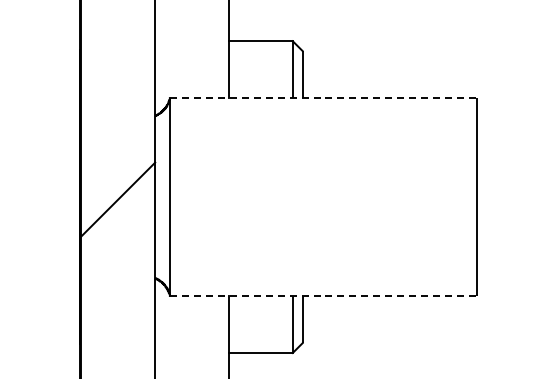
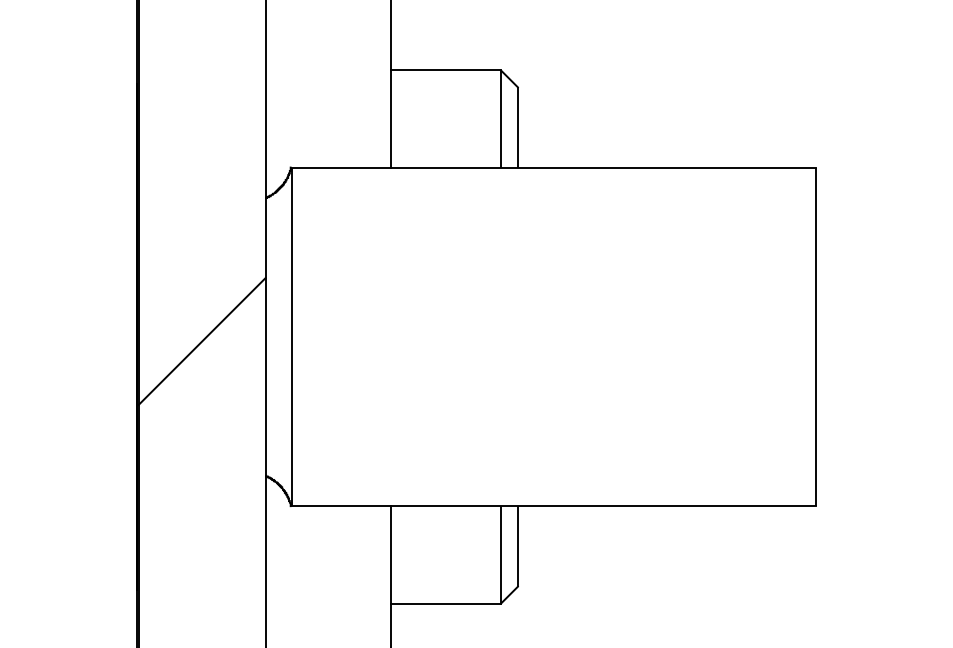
line: (324, 98) -> (555, 168), dashed -> solid
line: (324, 296) -> (555, 507), dashed -> solid

